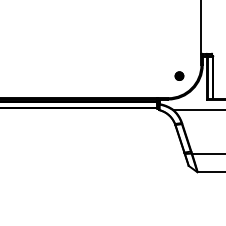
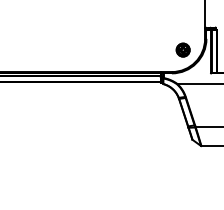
part: (179, 75) -> (183, 49), size x1.67

